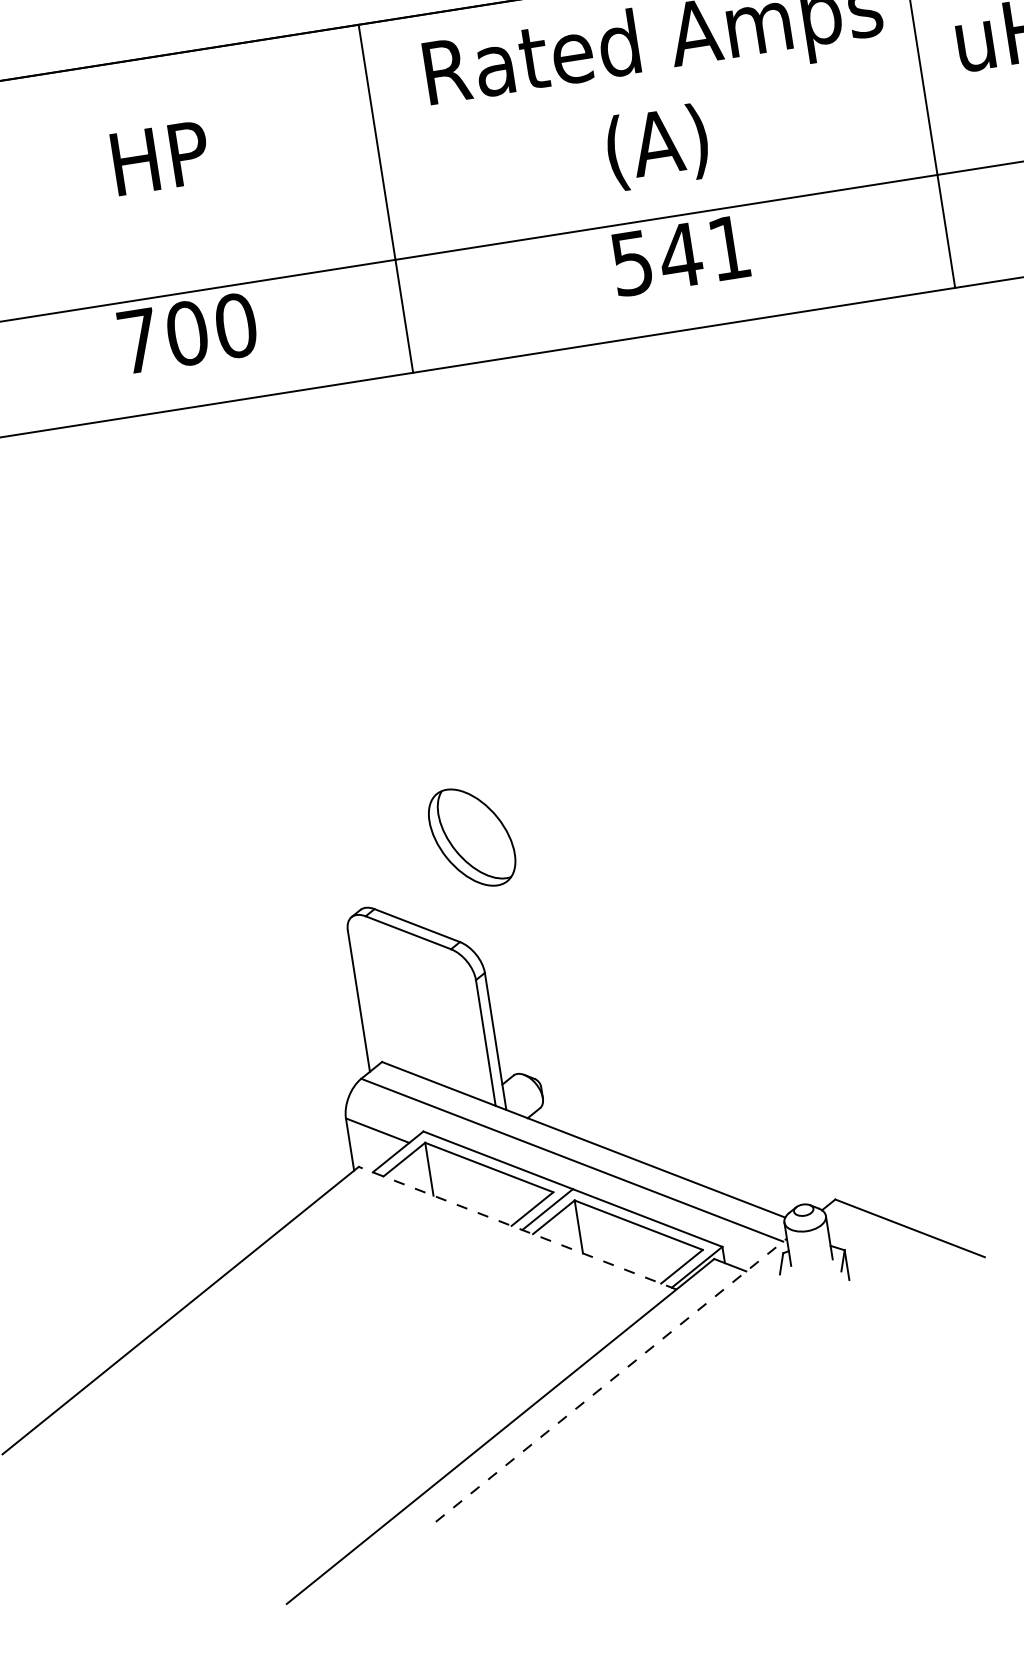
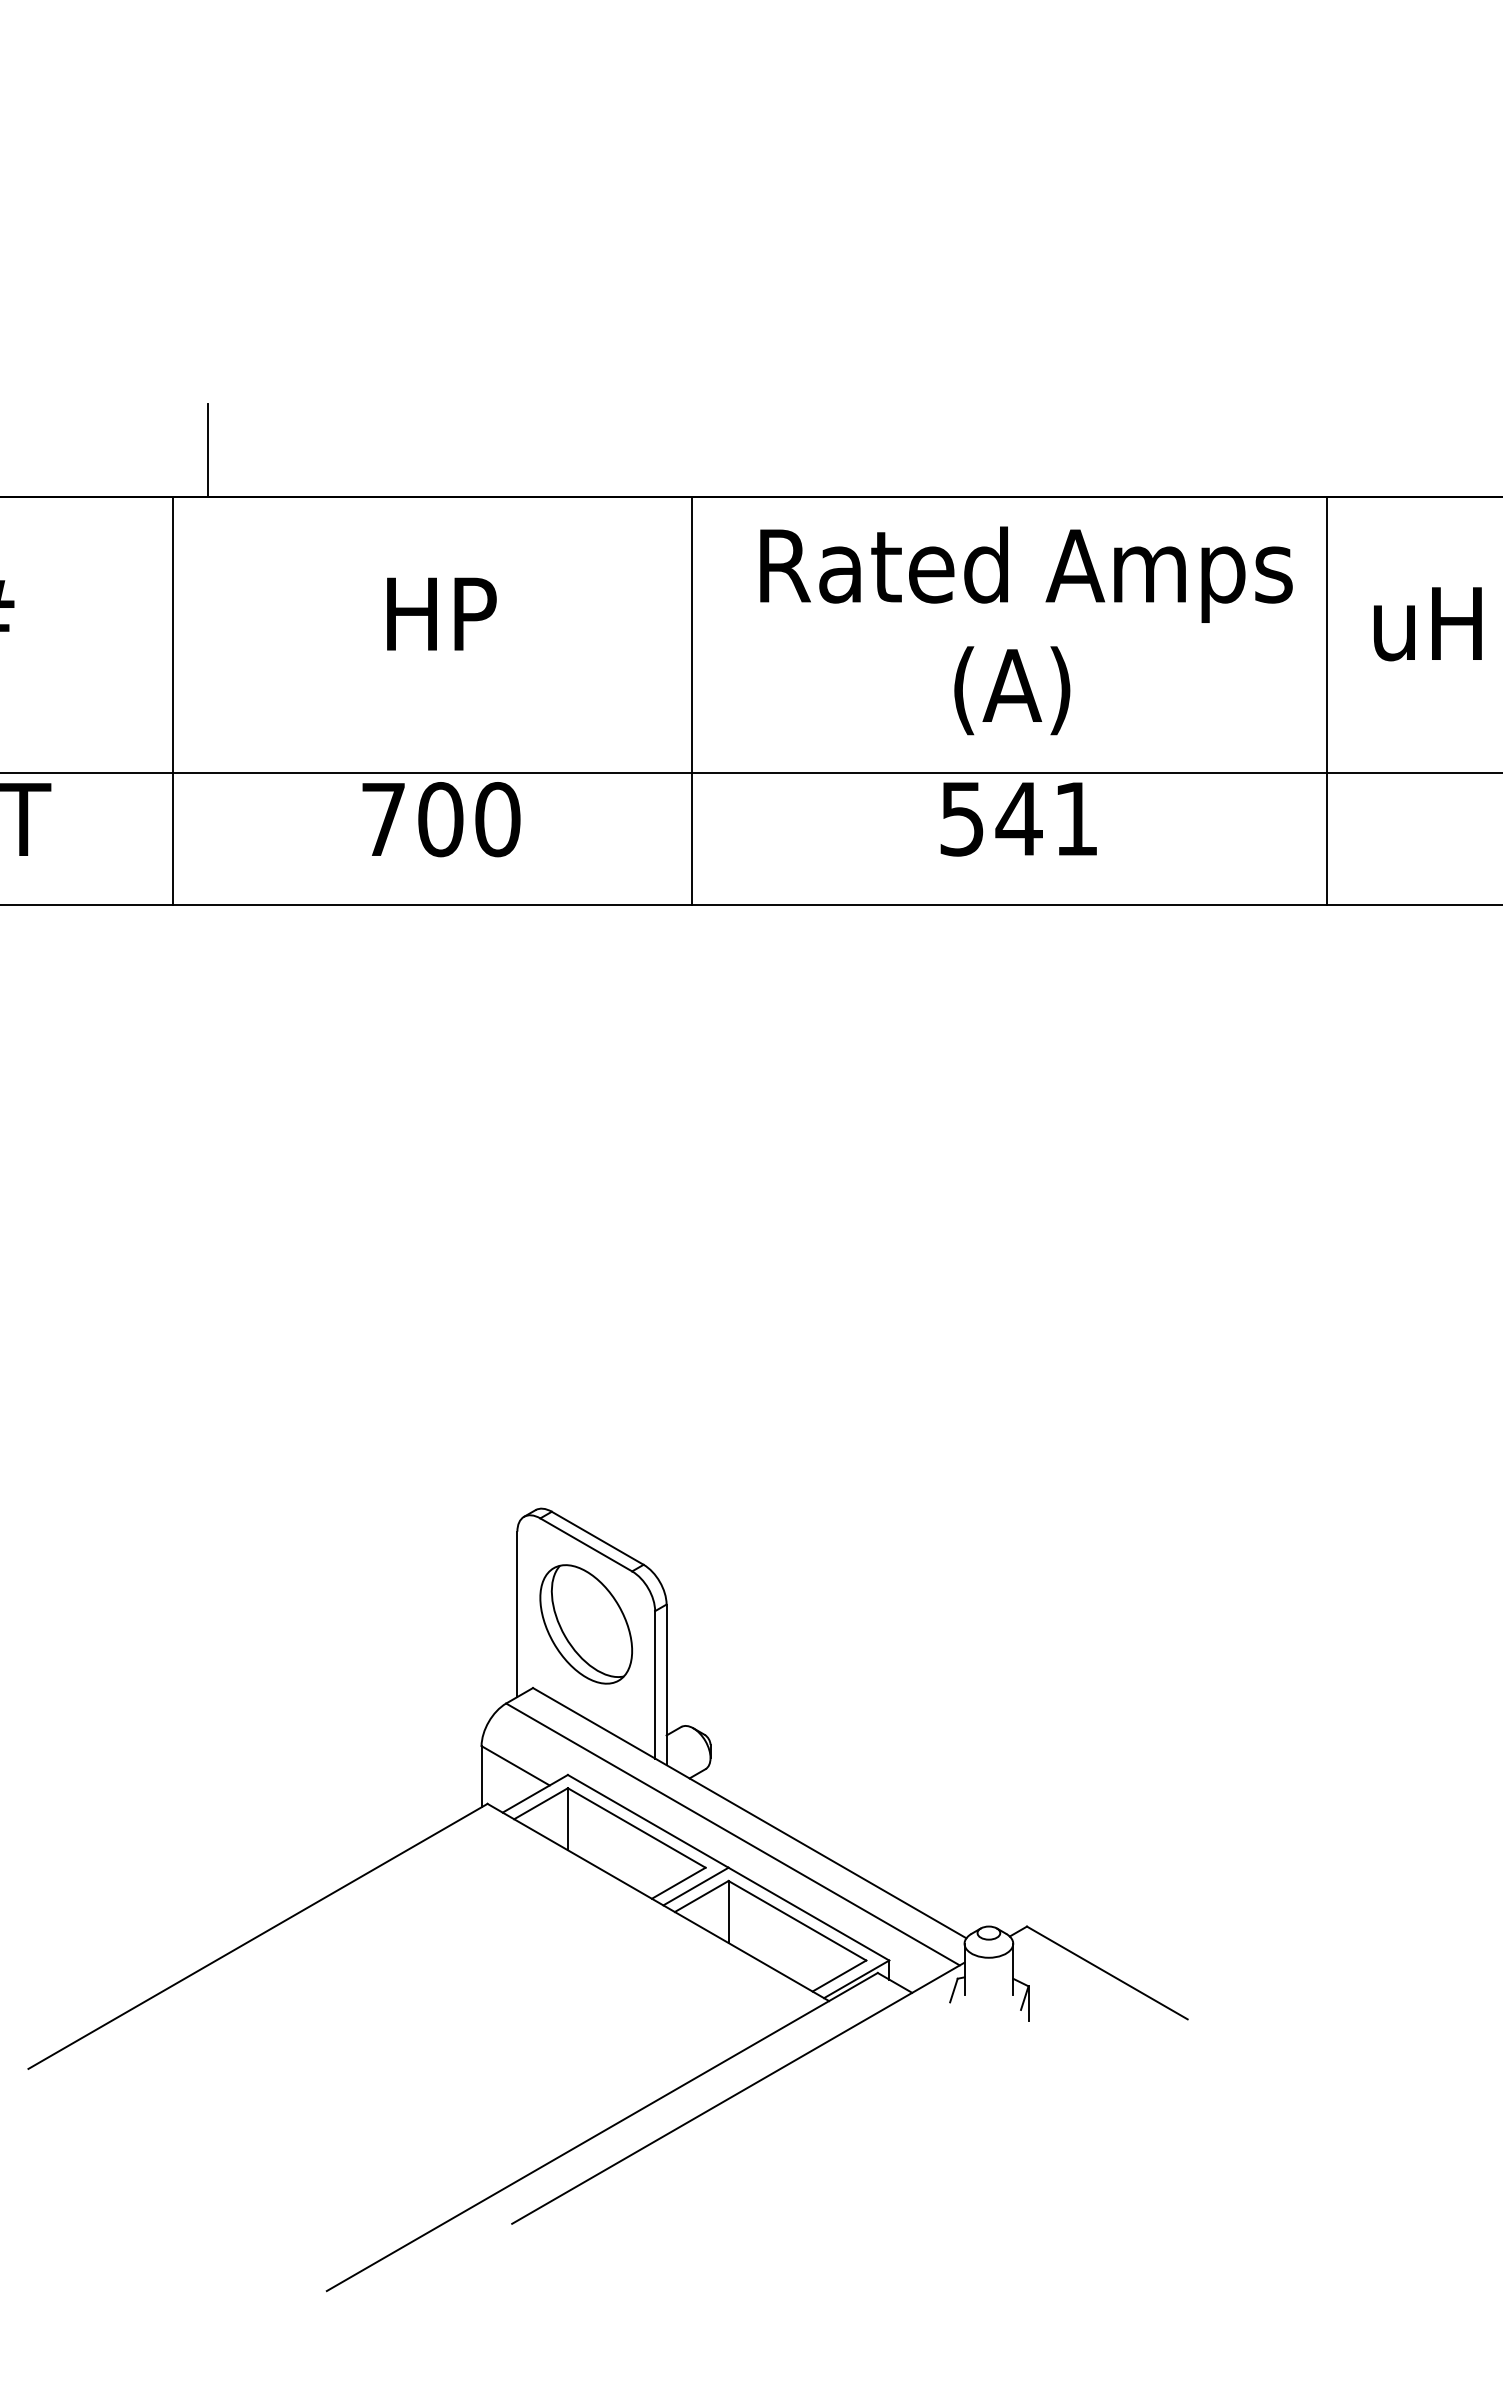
part: (471, 837) -> (585, 1624), moved
line: (516, 1228) -> (657, 1902), dashed -> solid
line: (611, 1380) -> (738, 2093), dashed -> solid

